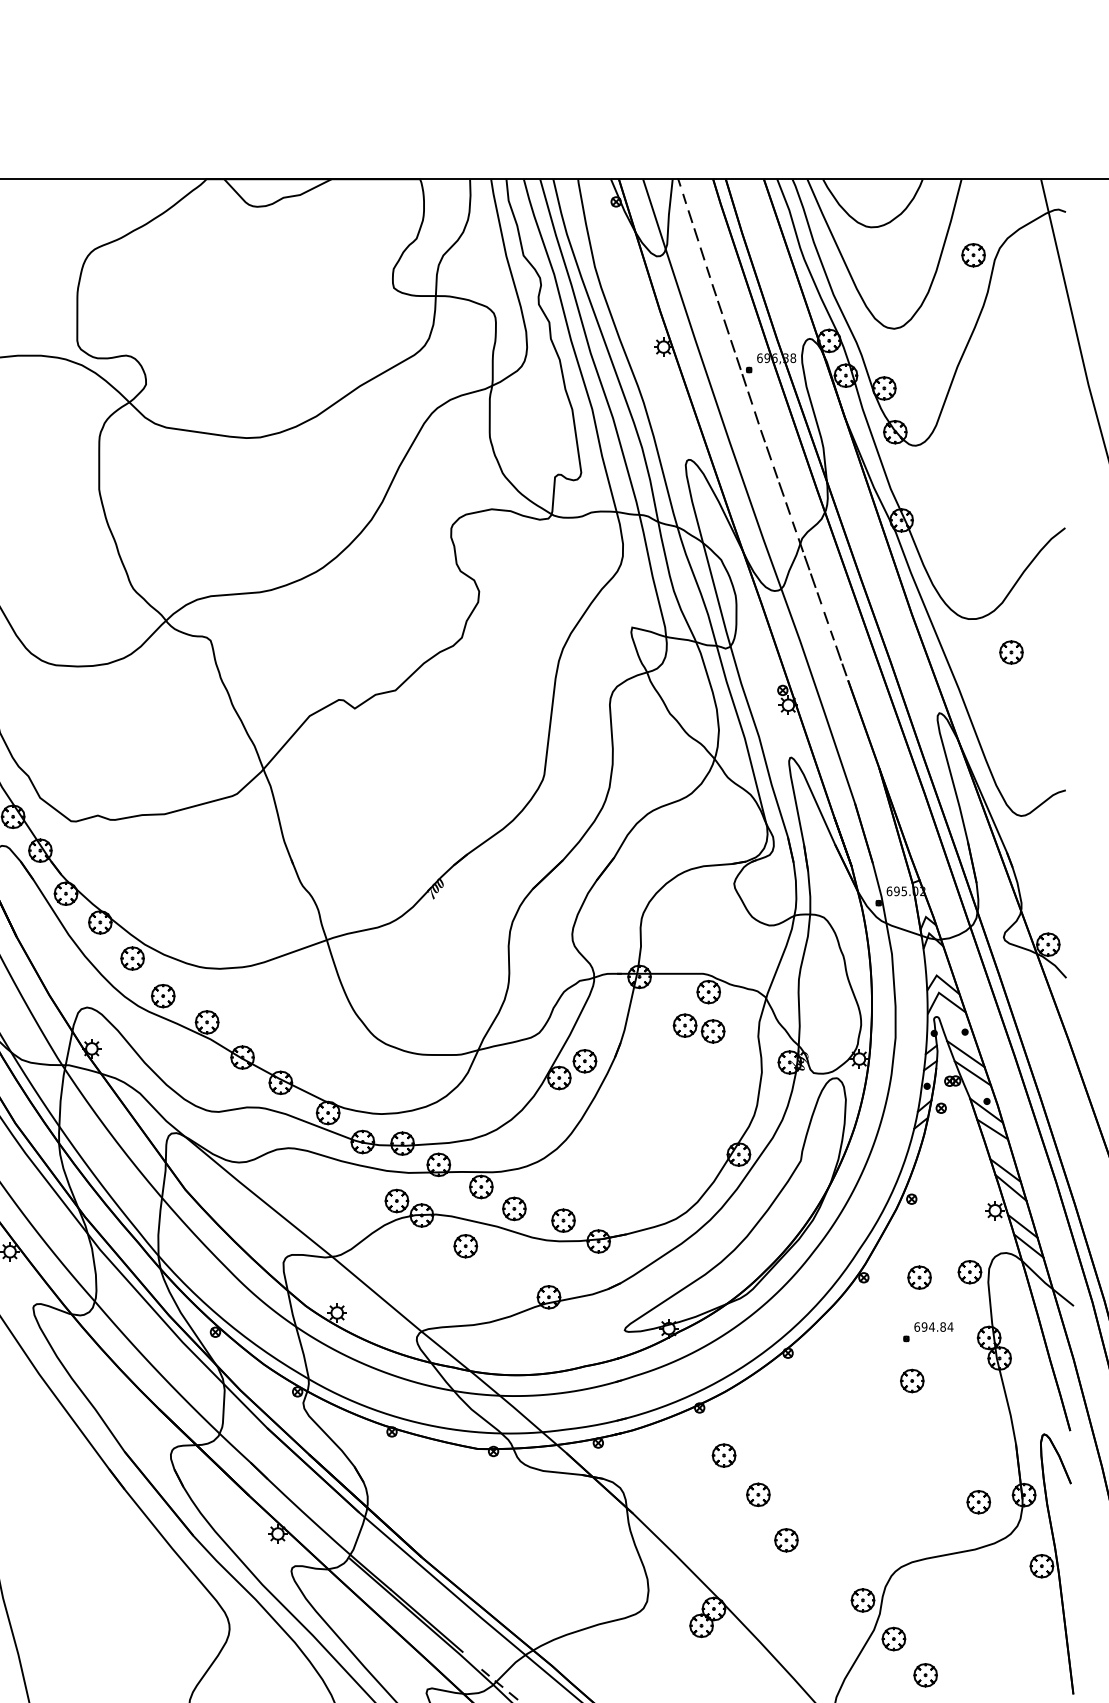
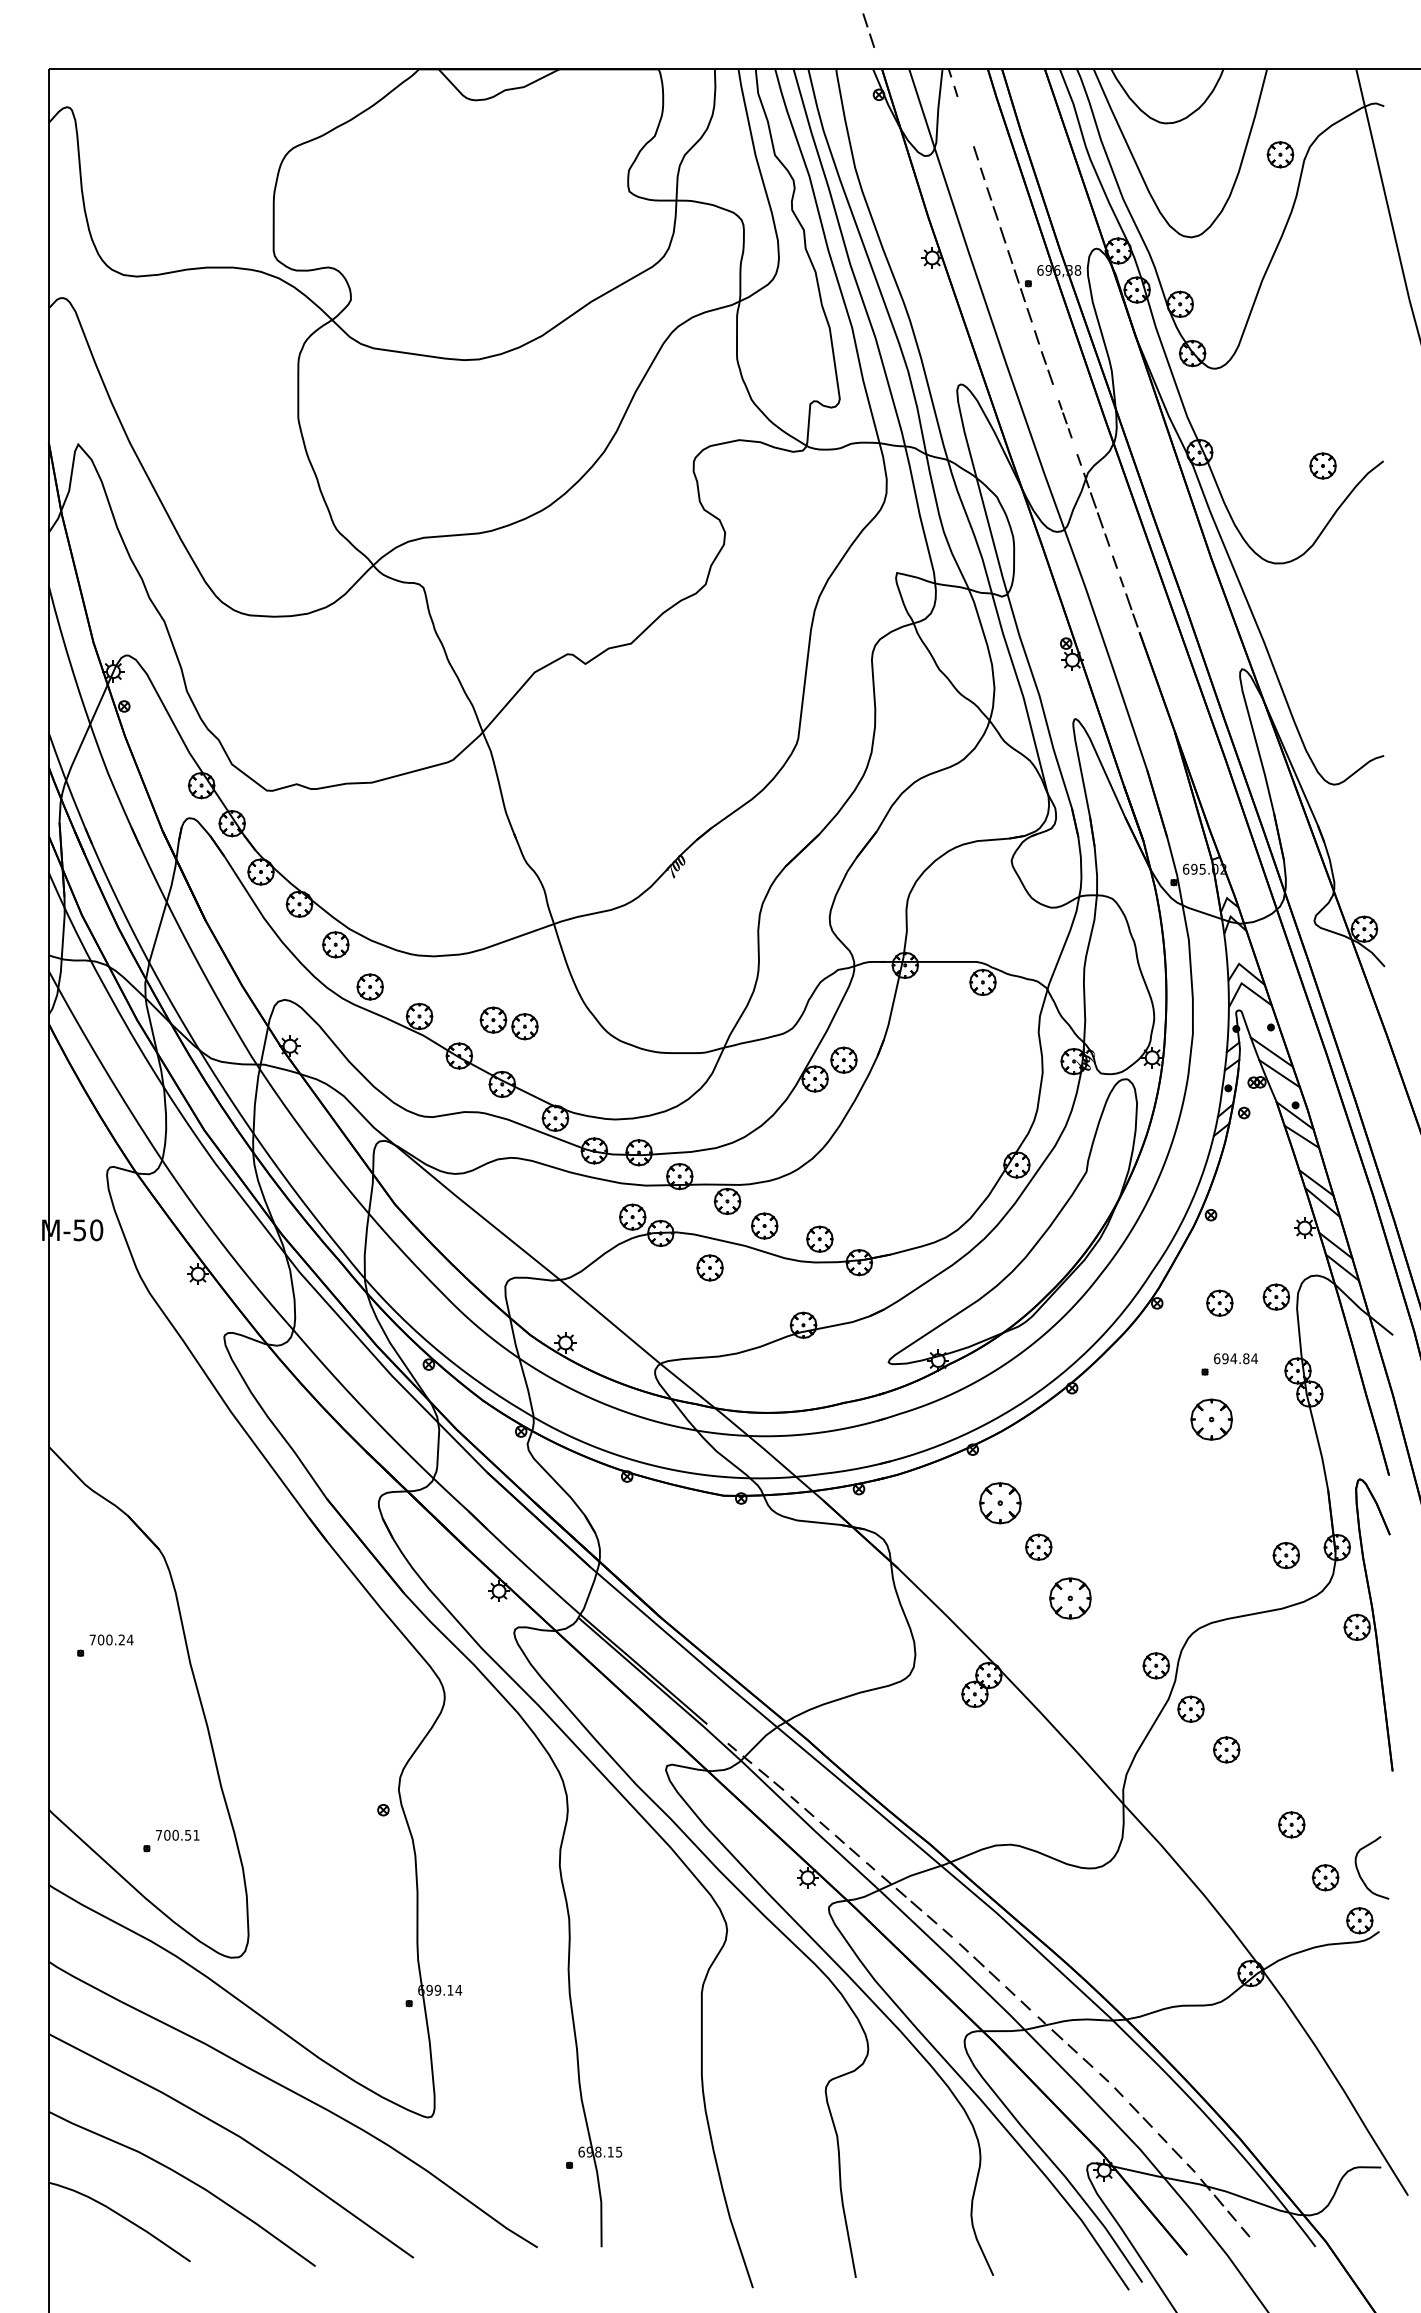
line: (692, 222) -> (867, 27), moved
part: (782, 490) -> (1065, 419), size x0.7
part: (1010, 652) -> (1322, 465), moved
part: (698, 1028) -> (508, 1023), moved
part: (912, 1380) -> (1211, 1418), size x1.6
part: (723, 1455) -> (999, 1502), size x1.6
part: (785, 1539) -> (1069, 1597), size x1.6

